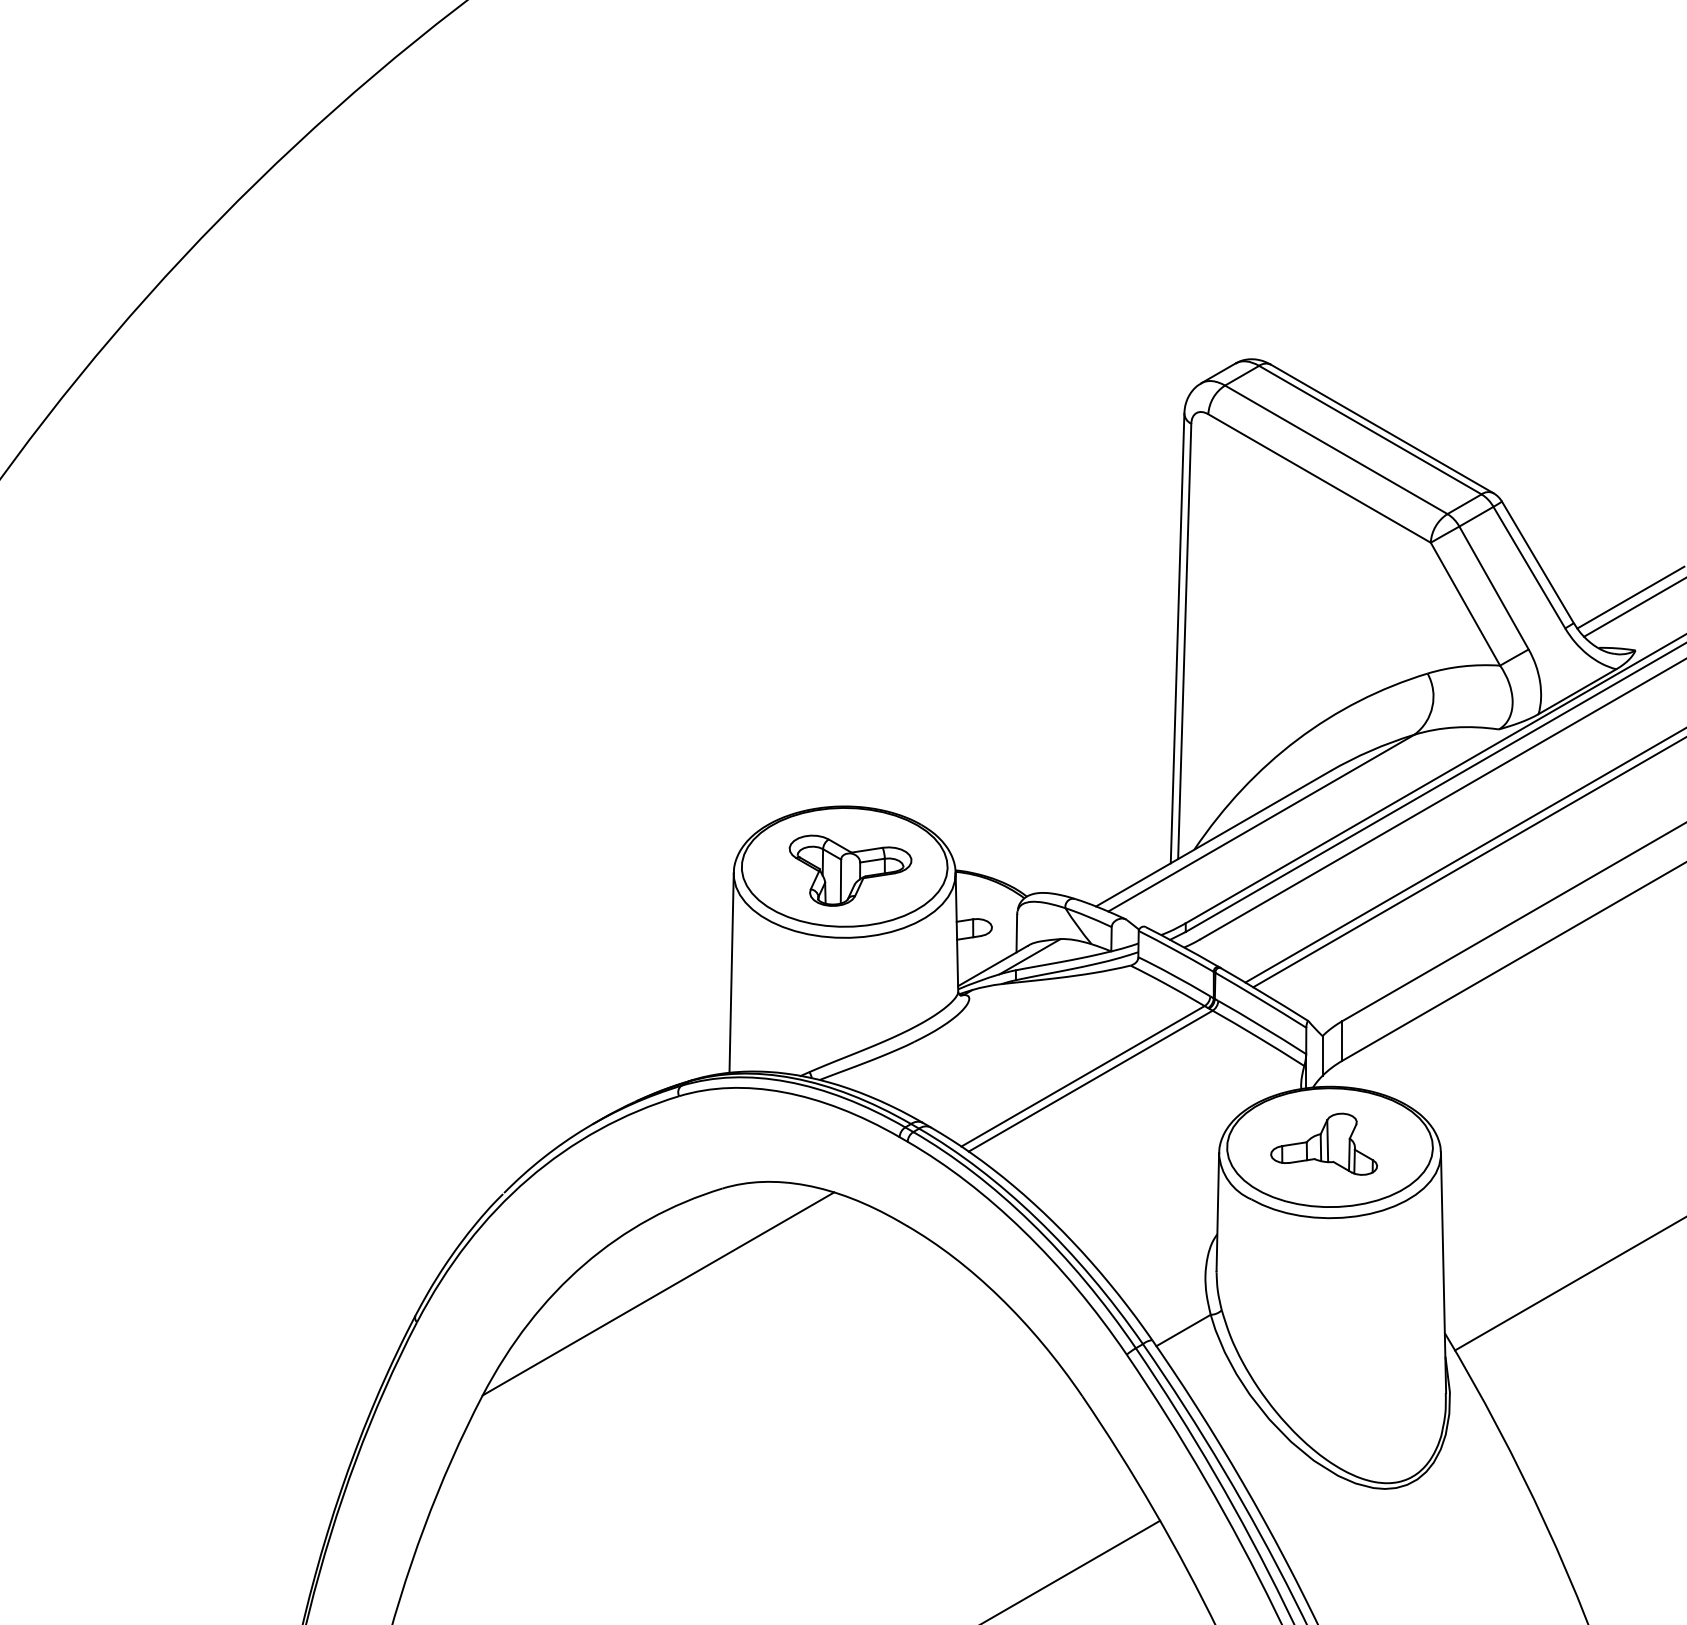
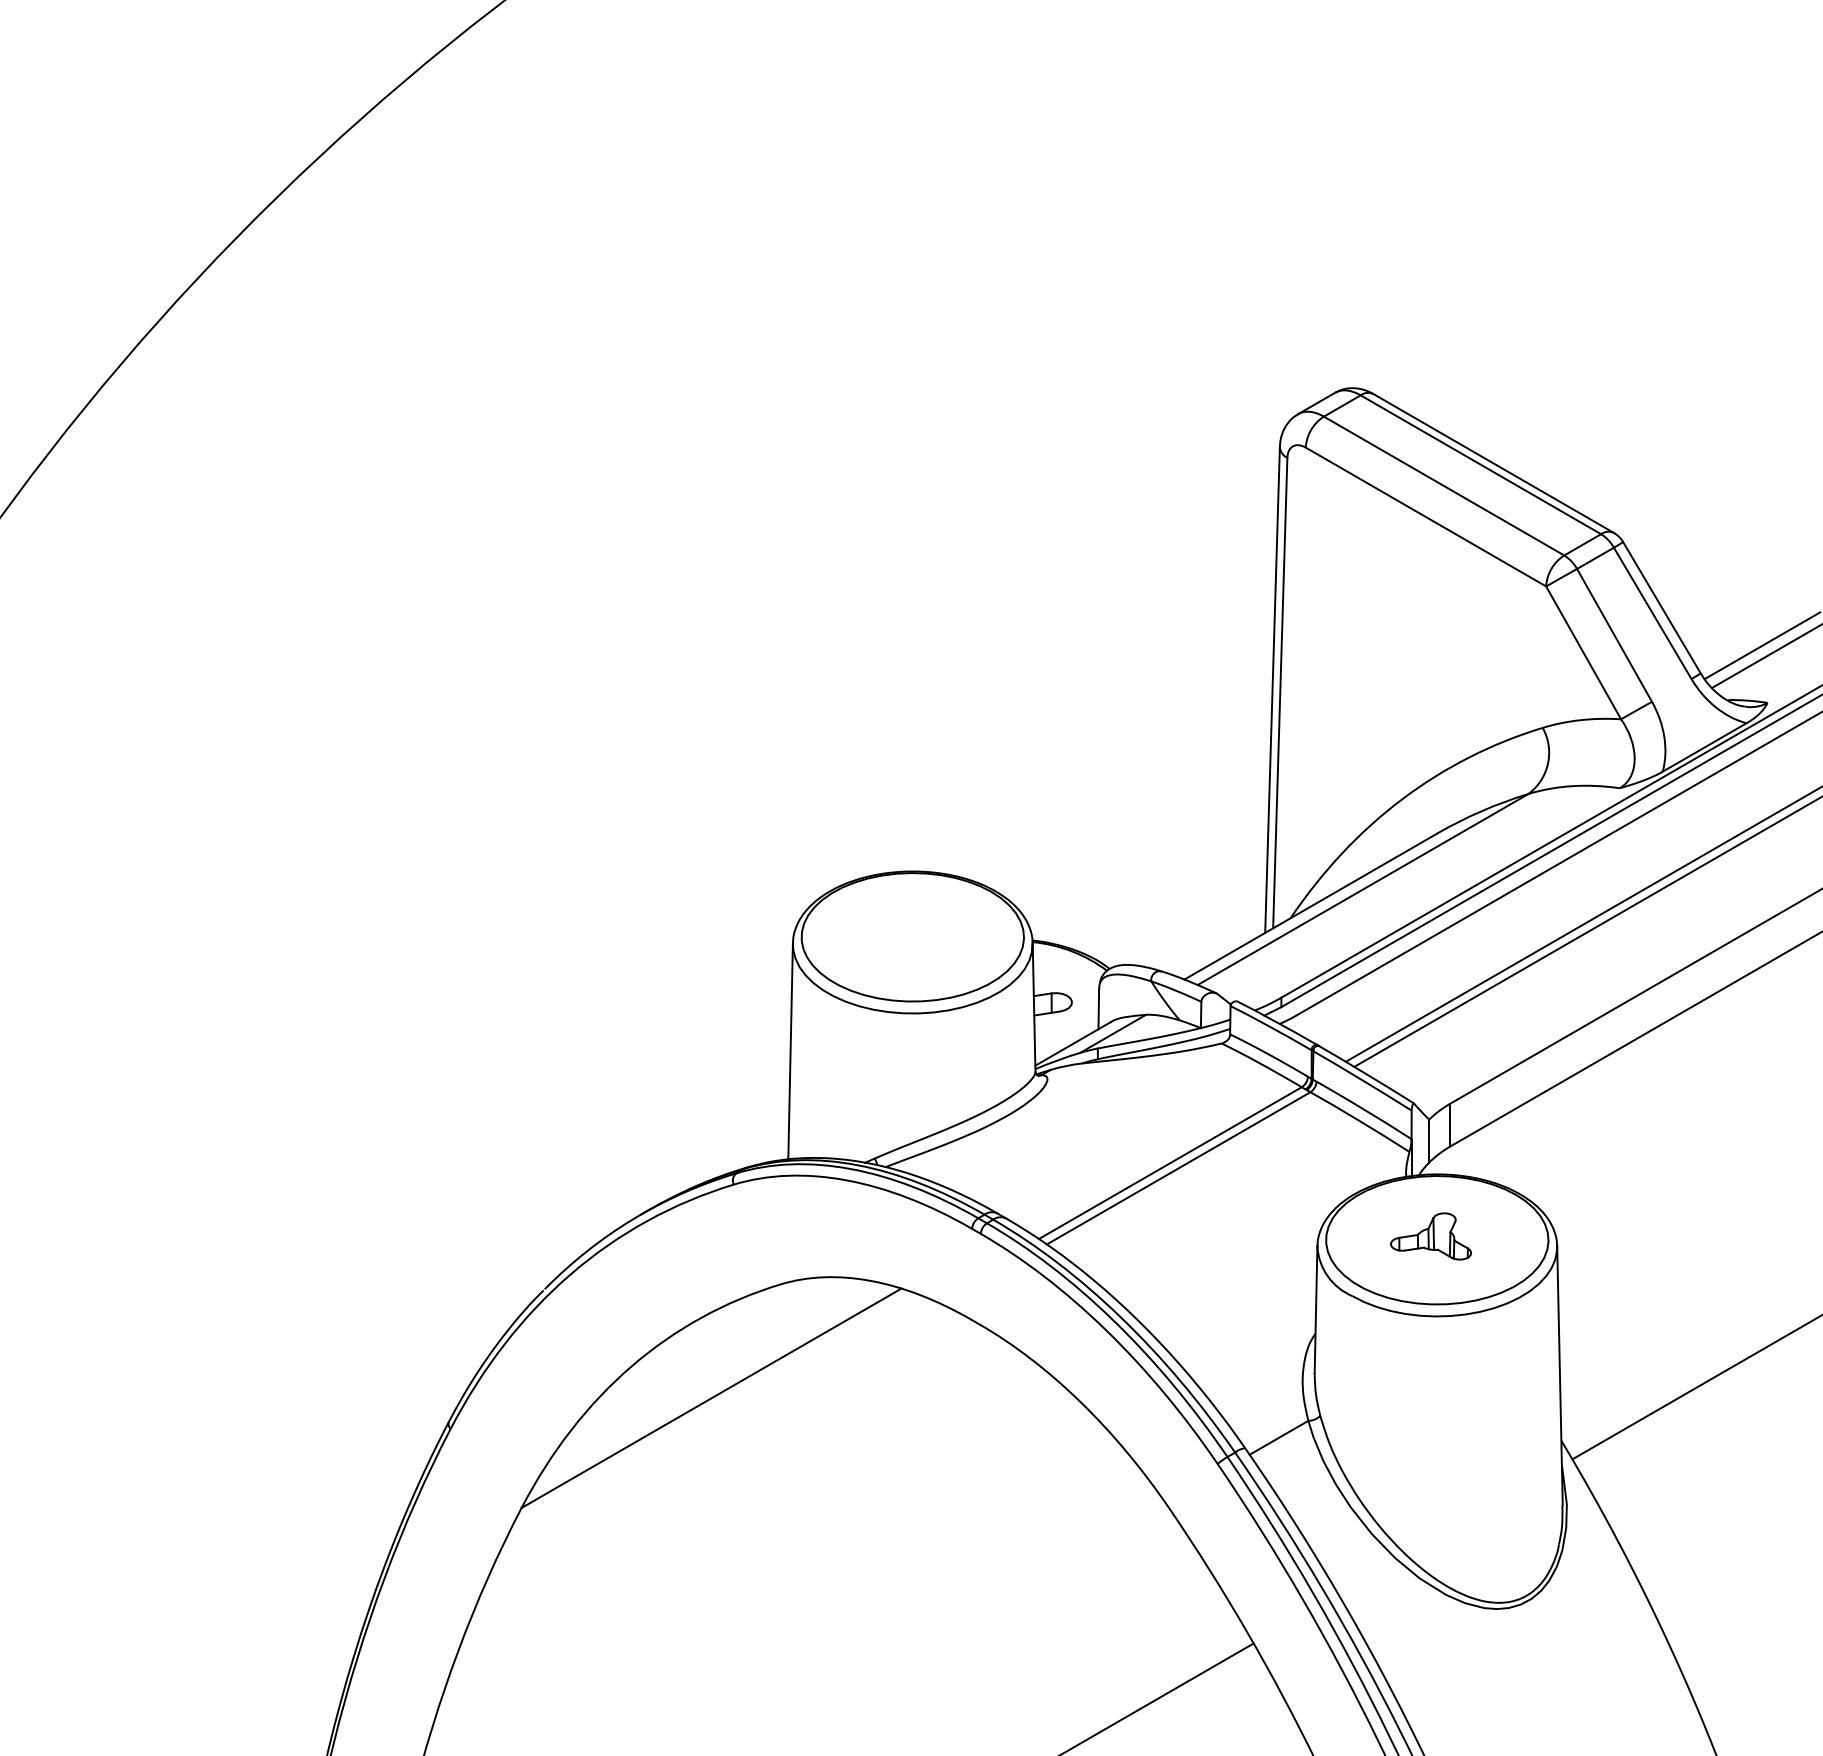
part: (850, 870) -> (919, 940), removed
part: (1324, 1143) -> (1431, 1235), size x0.7

